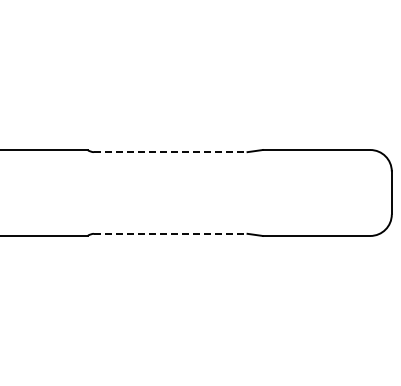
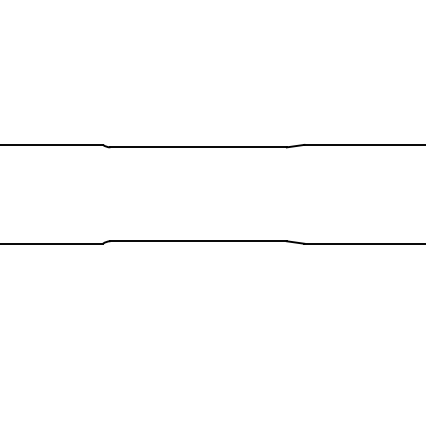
line: (170, 152) -> (198, 147), dashed -> solid
line: (170, 233) -> (198, 240), dashed -> solid

